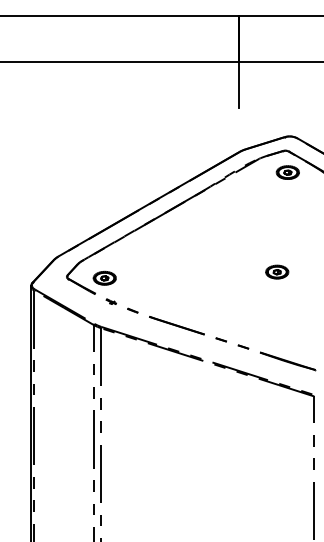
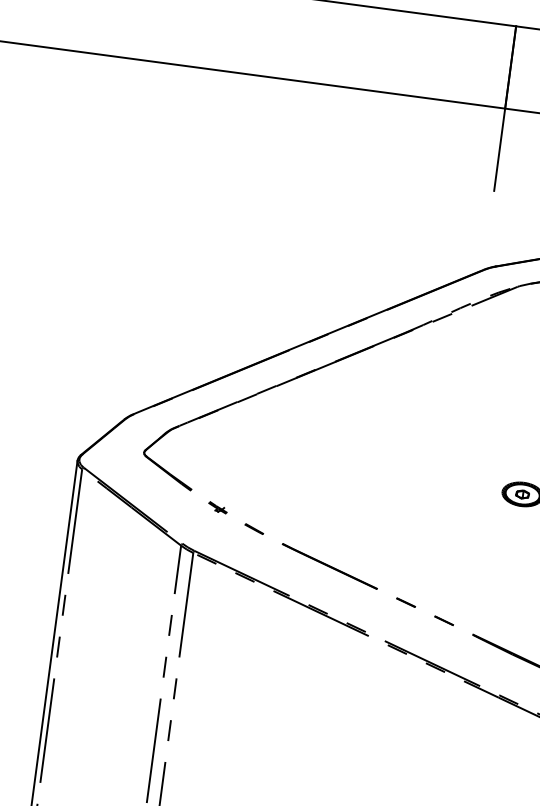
part: (104, 277) -> (211, 462), removed

